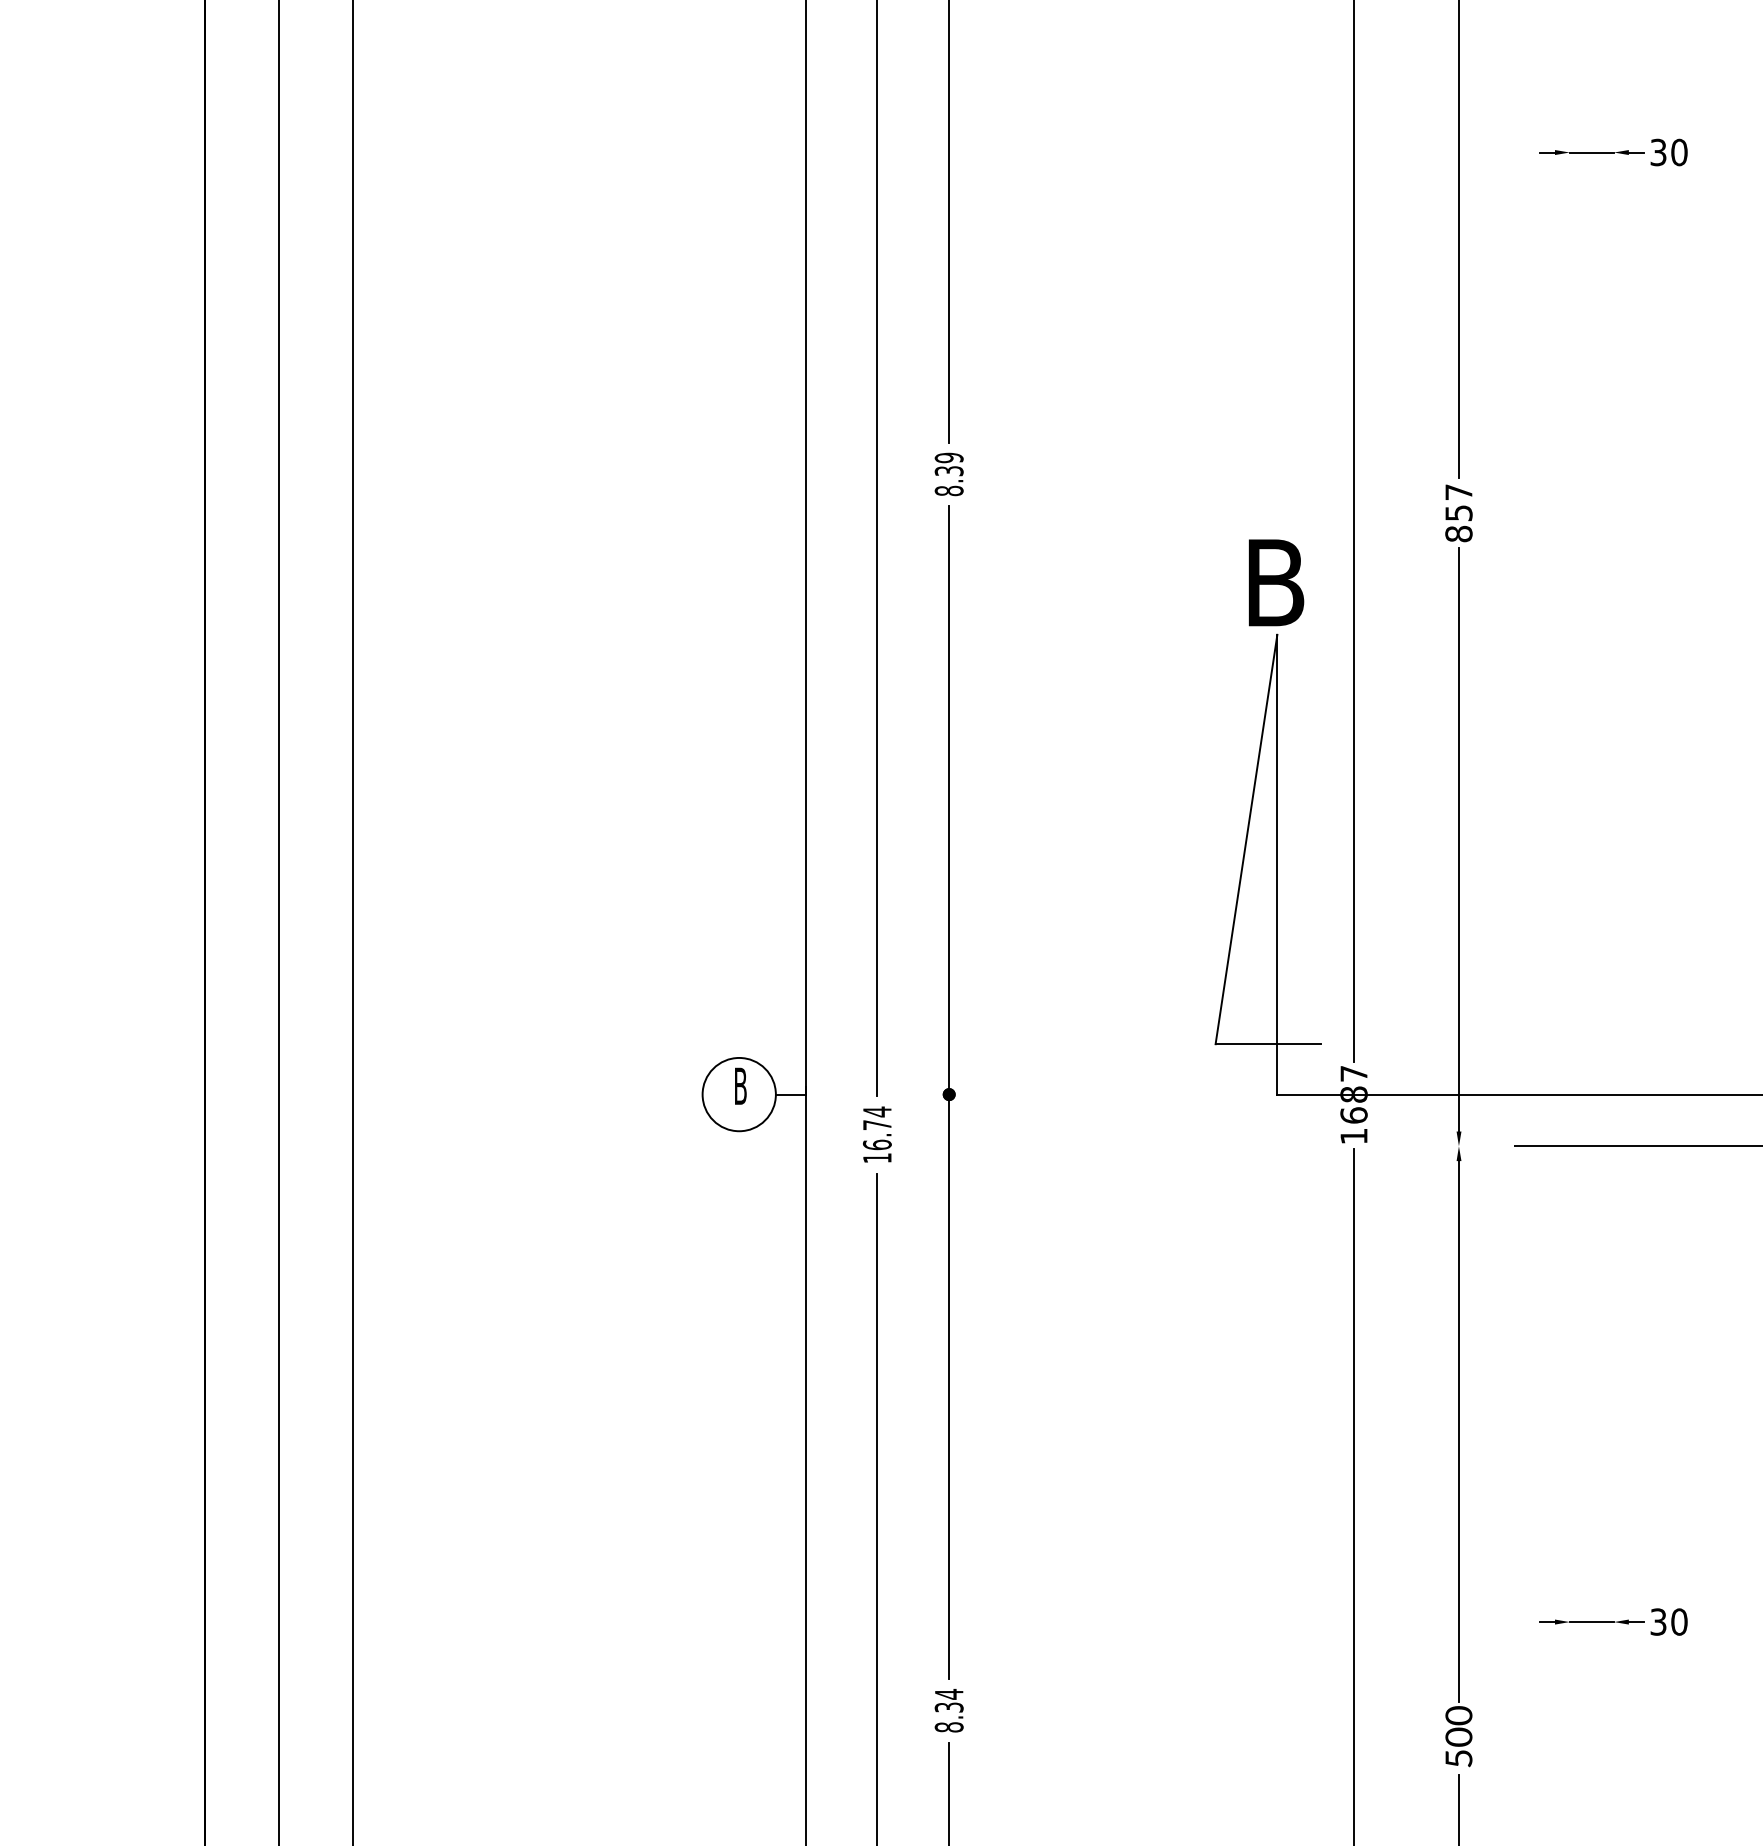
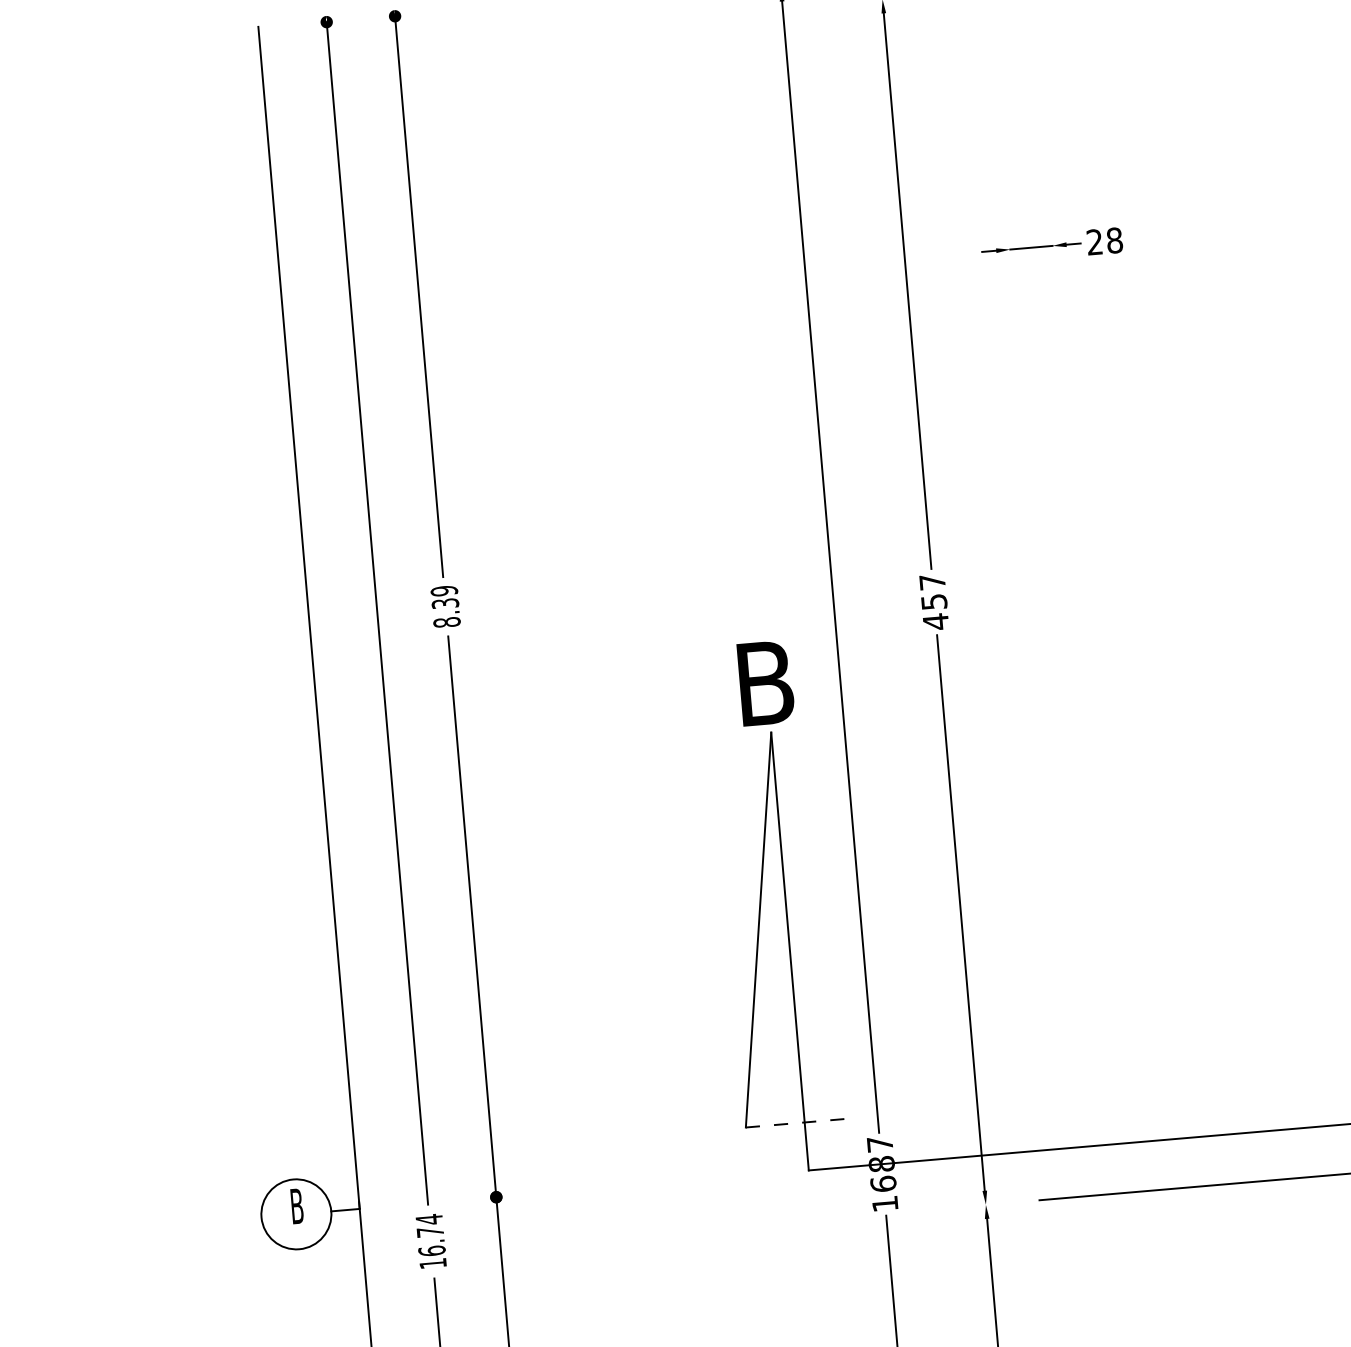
text: (1668, 152) -> (1104, 241), 30 -> 28
text: (1458, 533) -> (935, 621), 857 -> 457
line: (1268, 1044) -> (796, 1123), solid -> dashed

